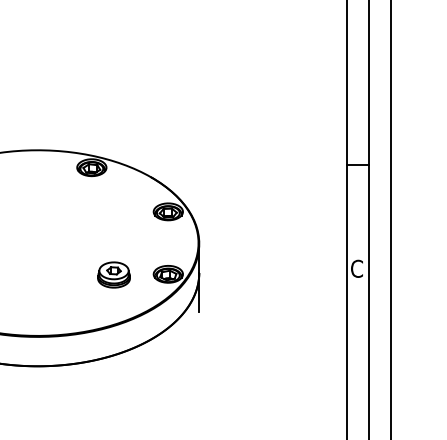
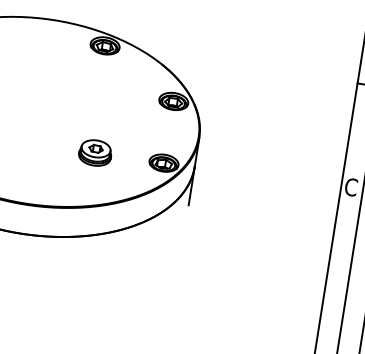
part: (113, 274) -> (94, 152), moved

